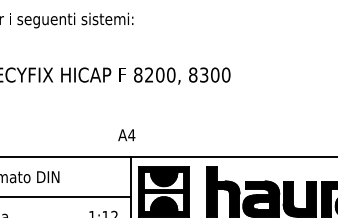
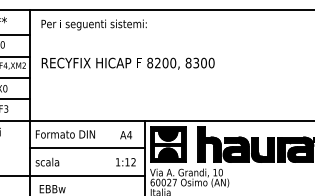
text: (127, 135) -> (126, 135), moved

